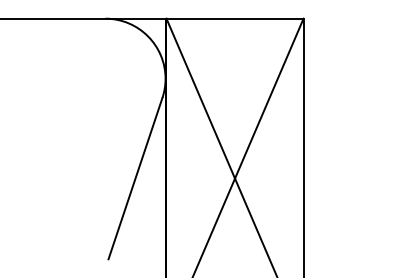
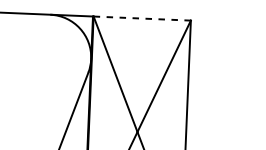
line: (235, 18) -> (142, 18), solid -> dashed

